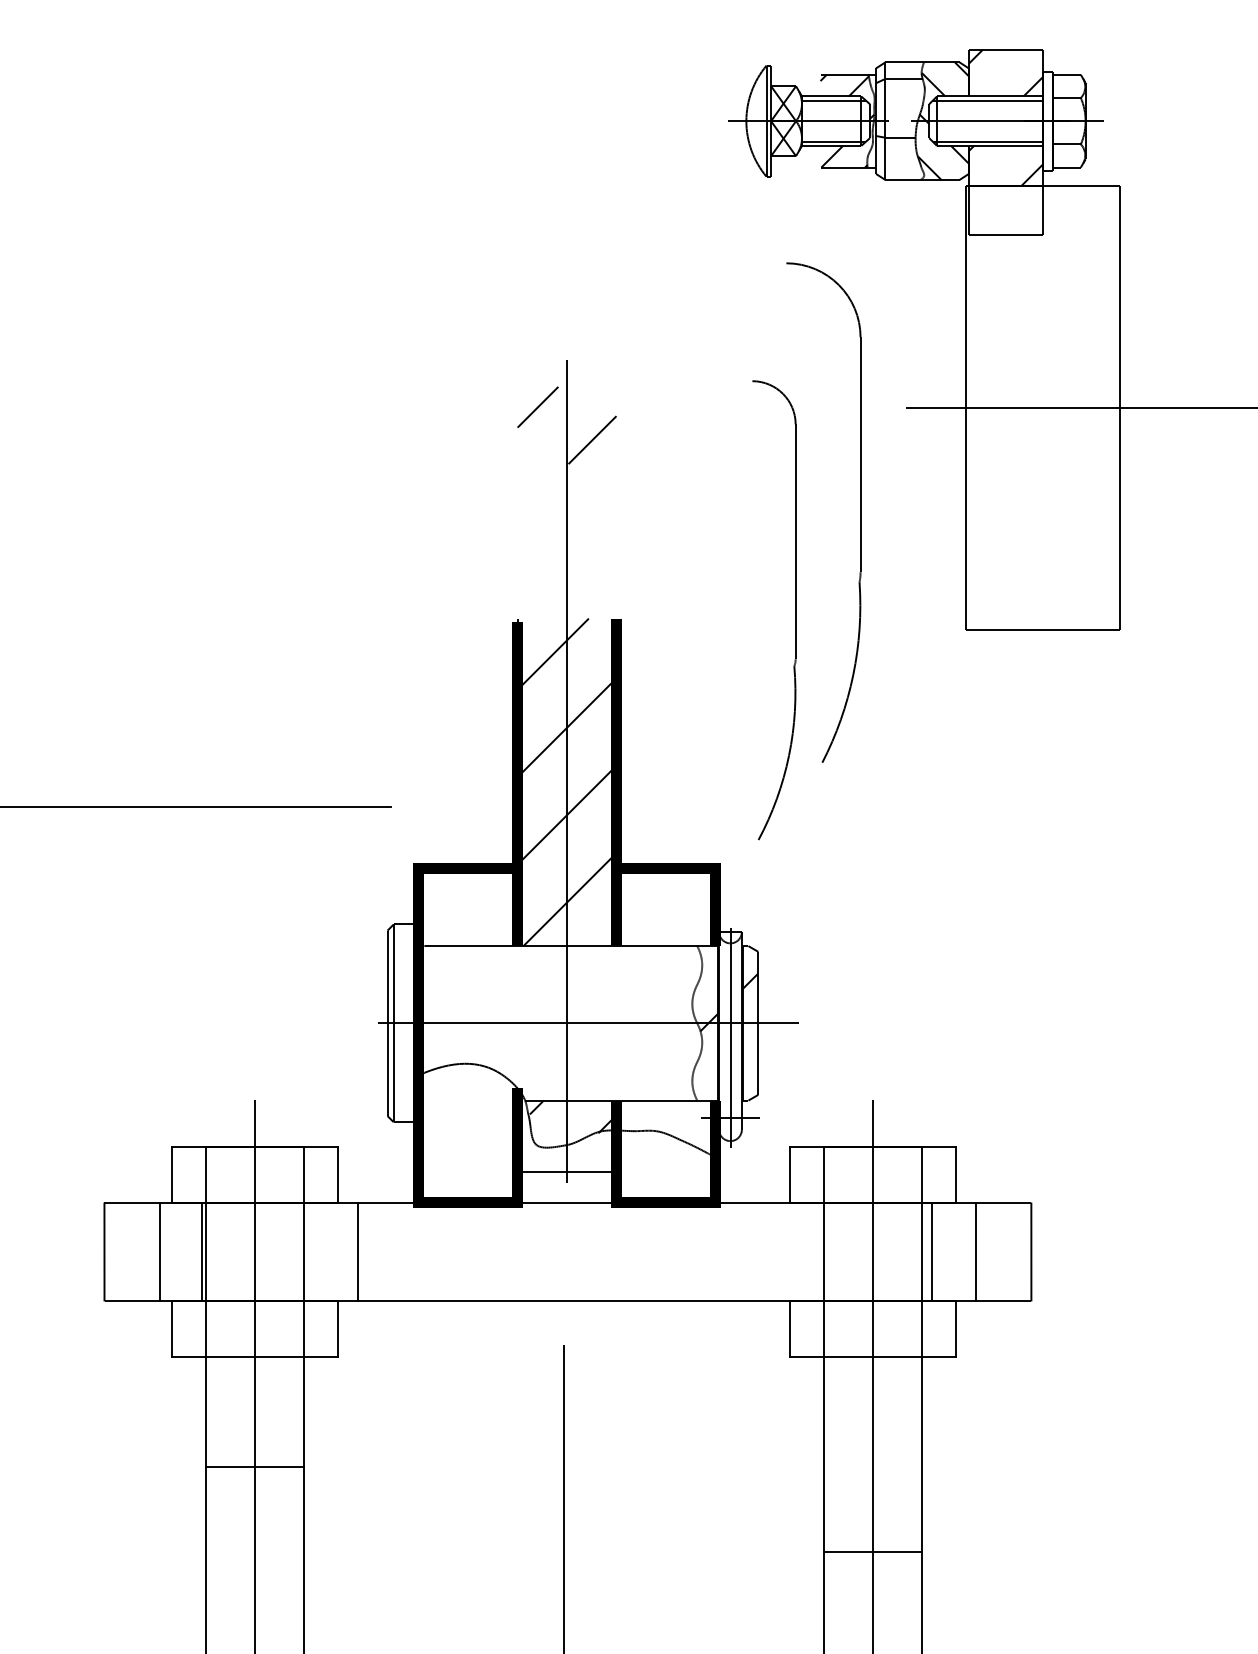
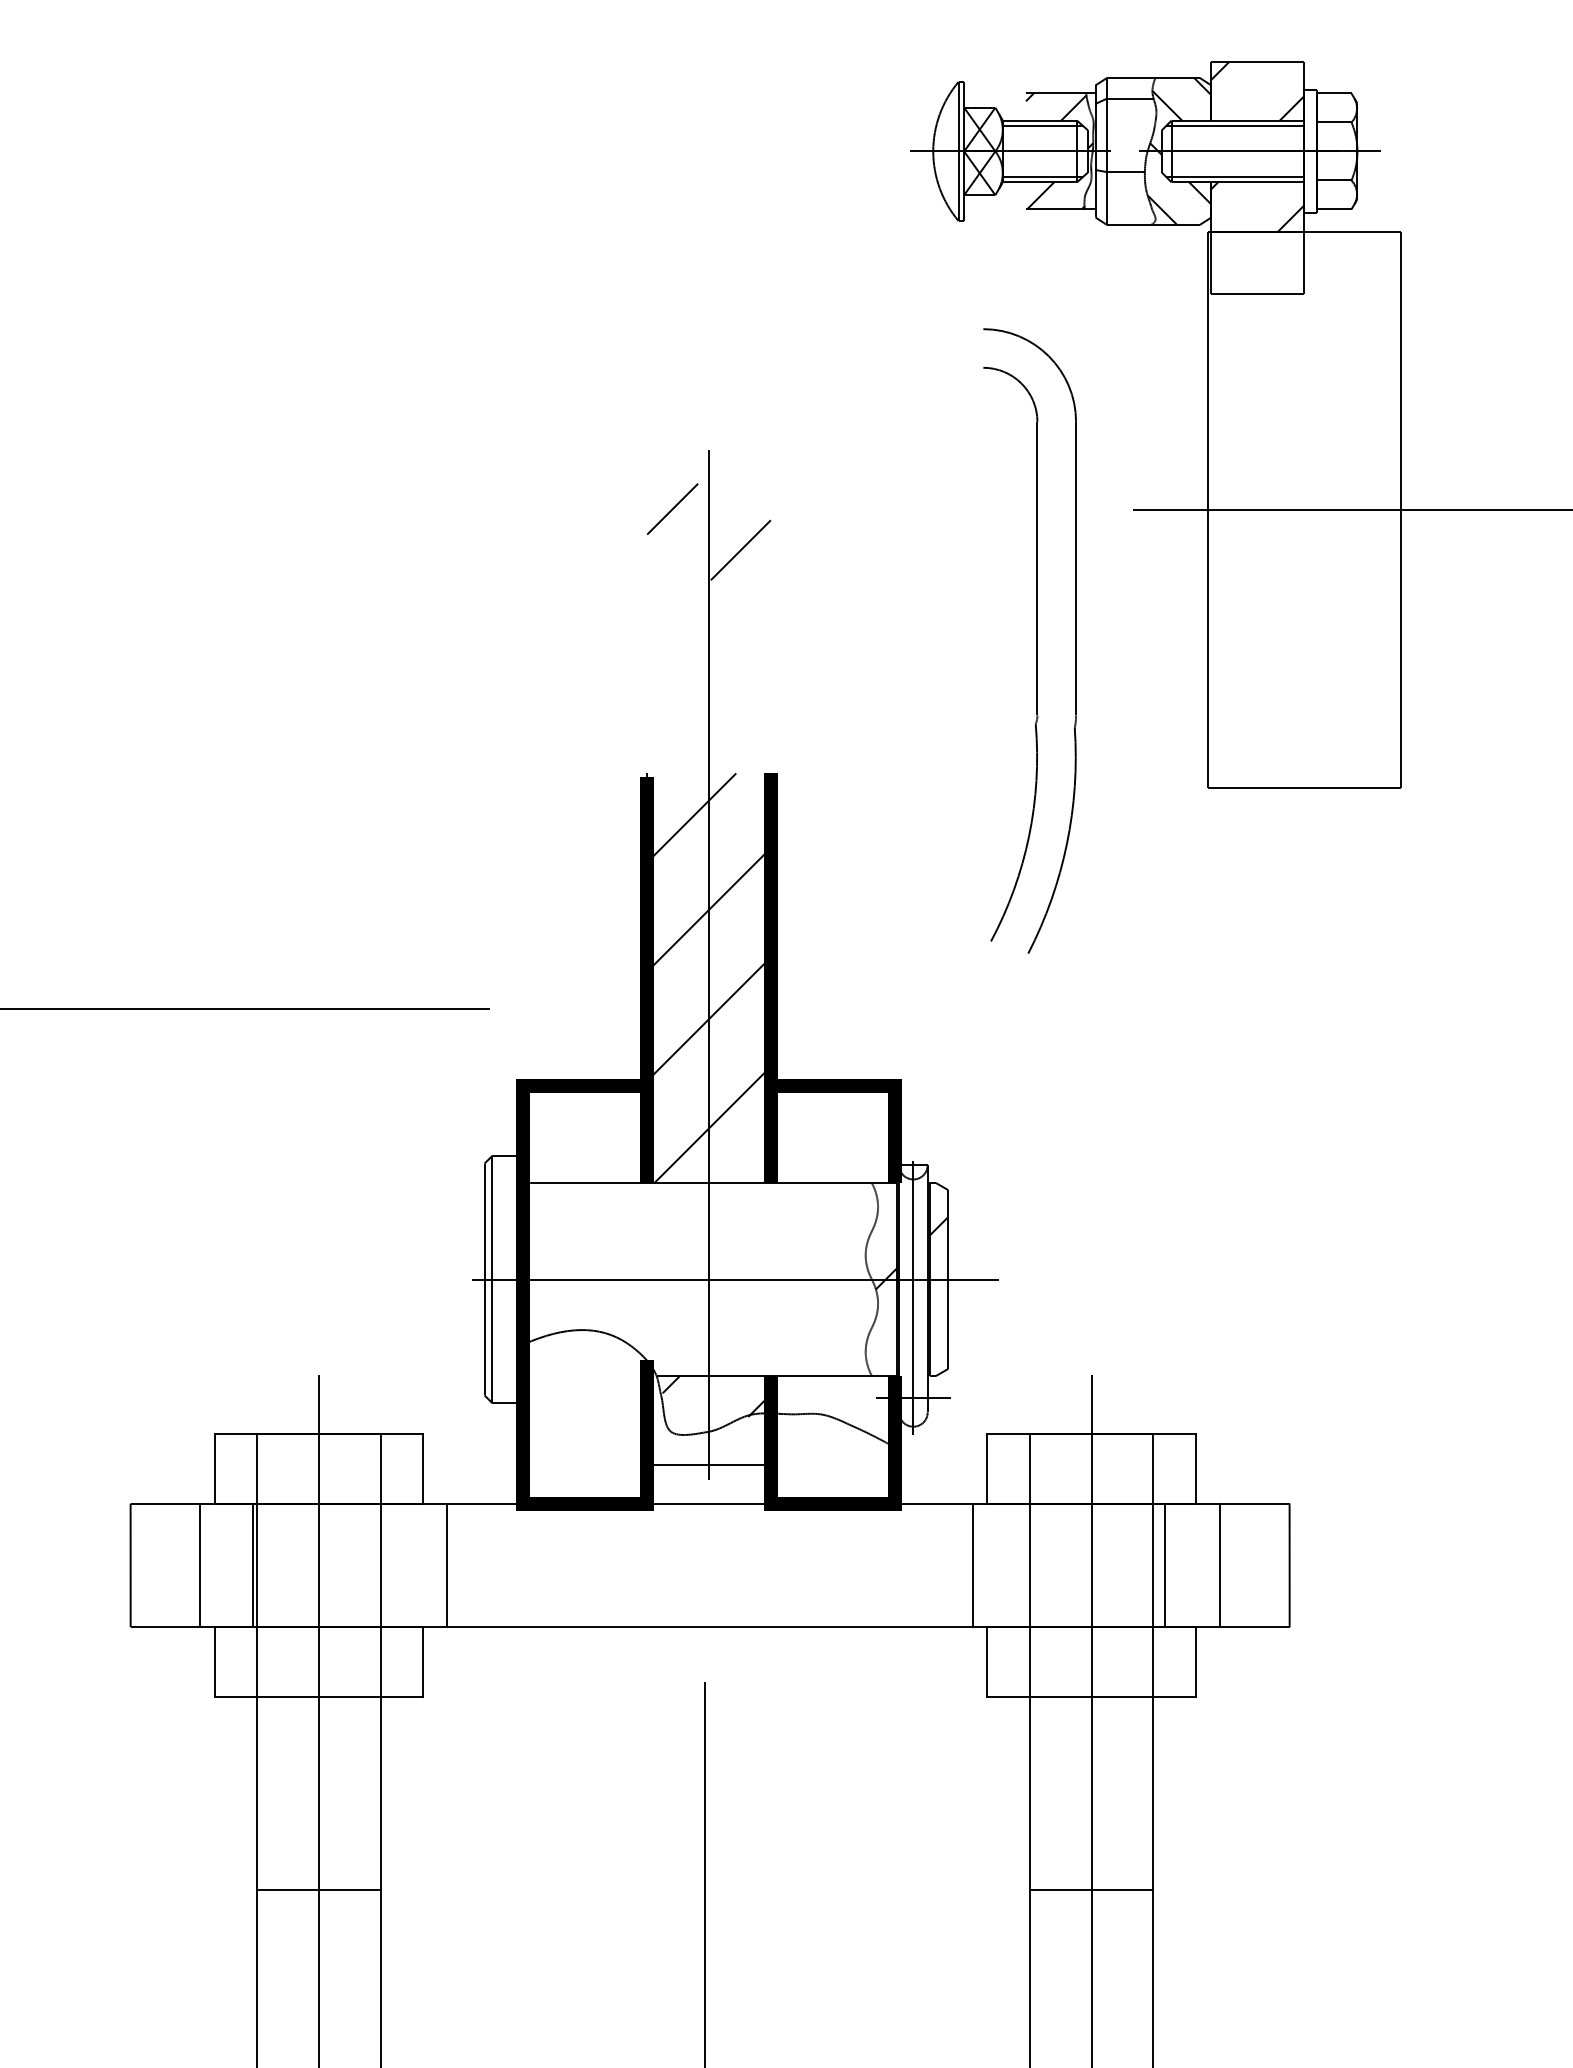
part: (795, 610) -> (1037, 654), moved
line: (778, 1251) -> (973, 1564), added
line: (254, 1466) -> (318, 1889), moved
line: (872, 1551) -> (1090, 1889), moved

